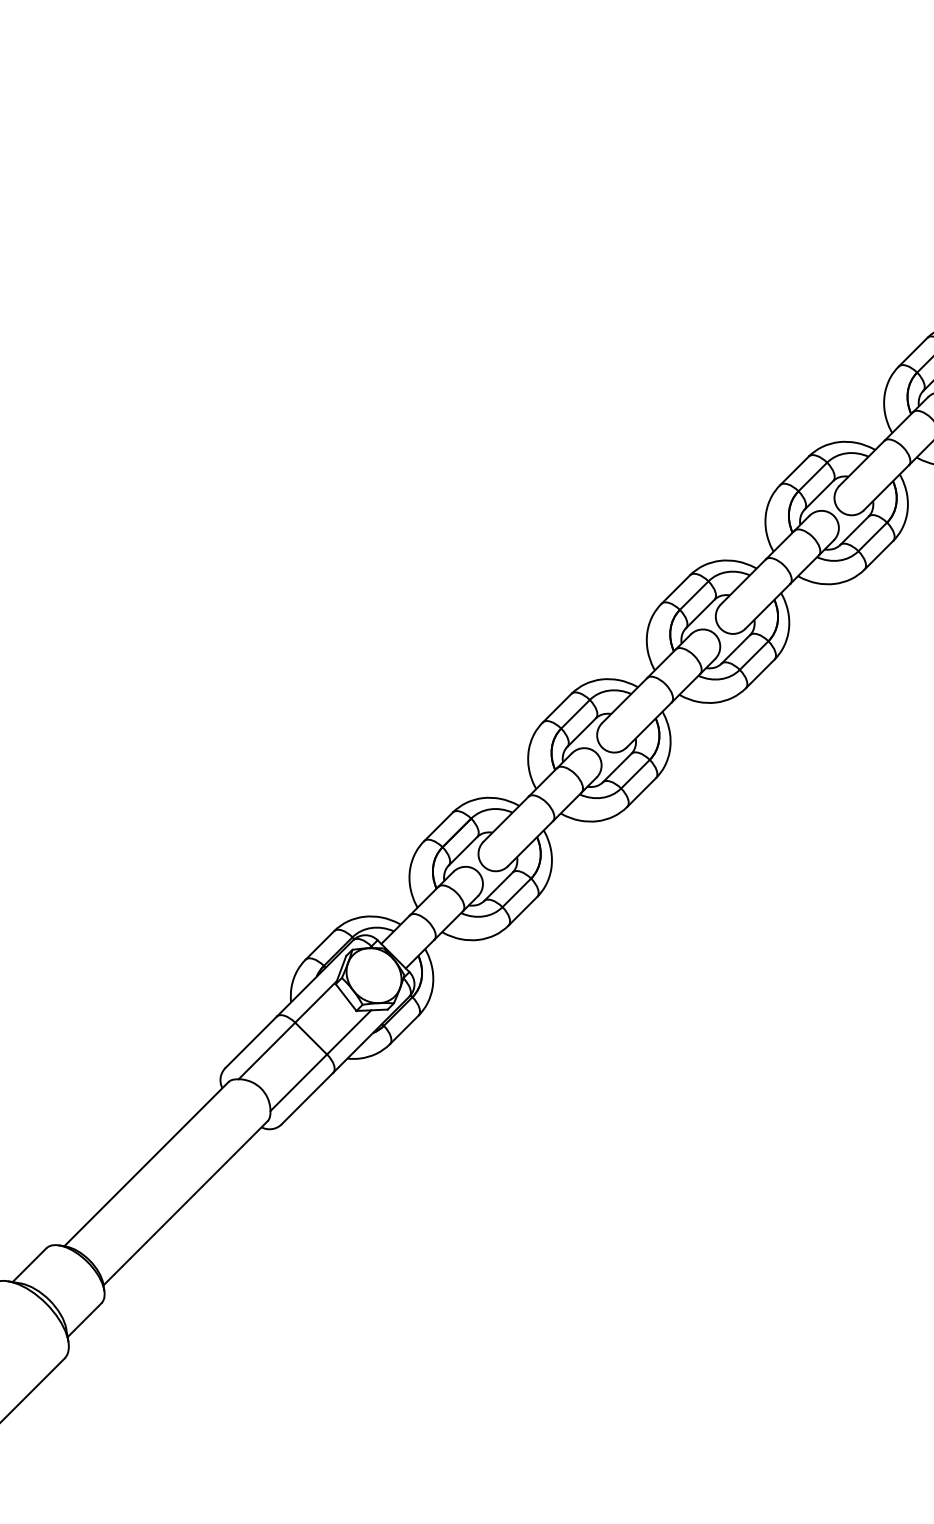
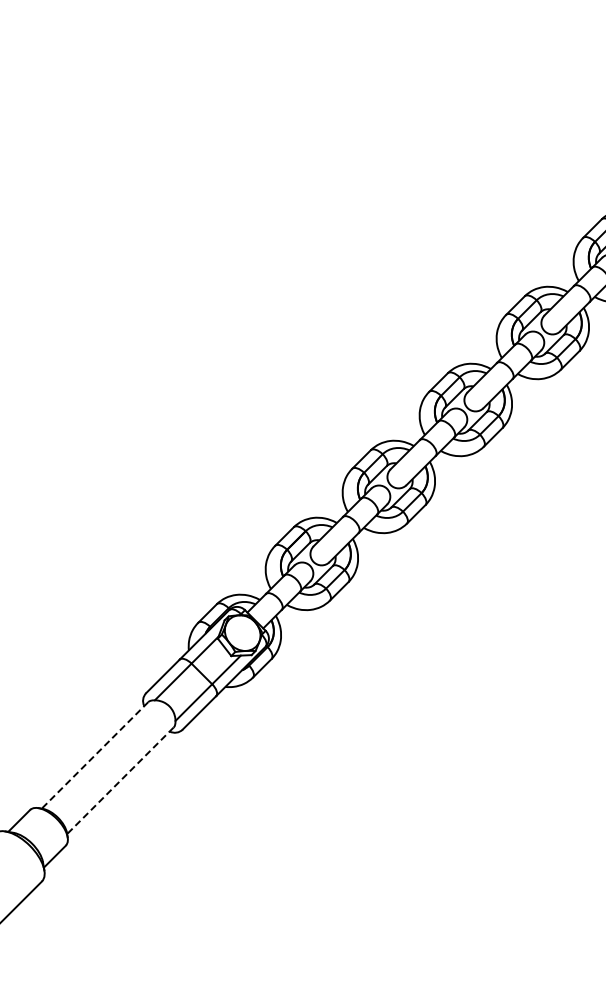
line: (145, 1164) -> (94, 755), solid -> dashed
line: (185, 1204) -> (120, 781), solid -> dashed

